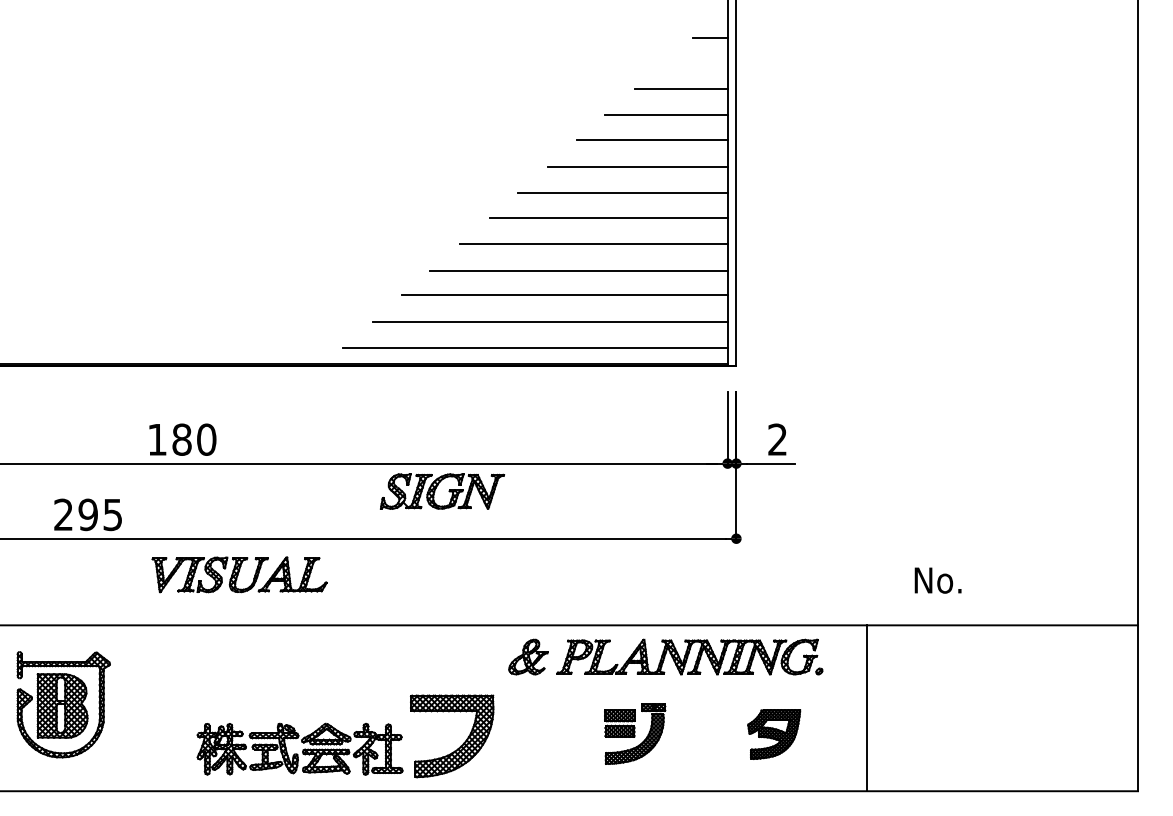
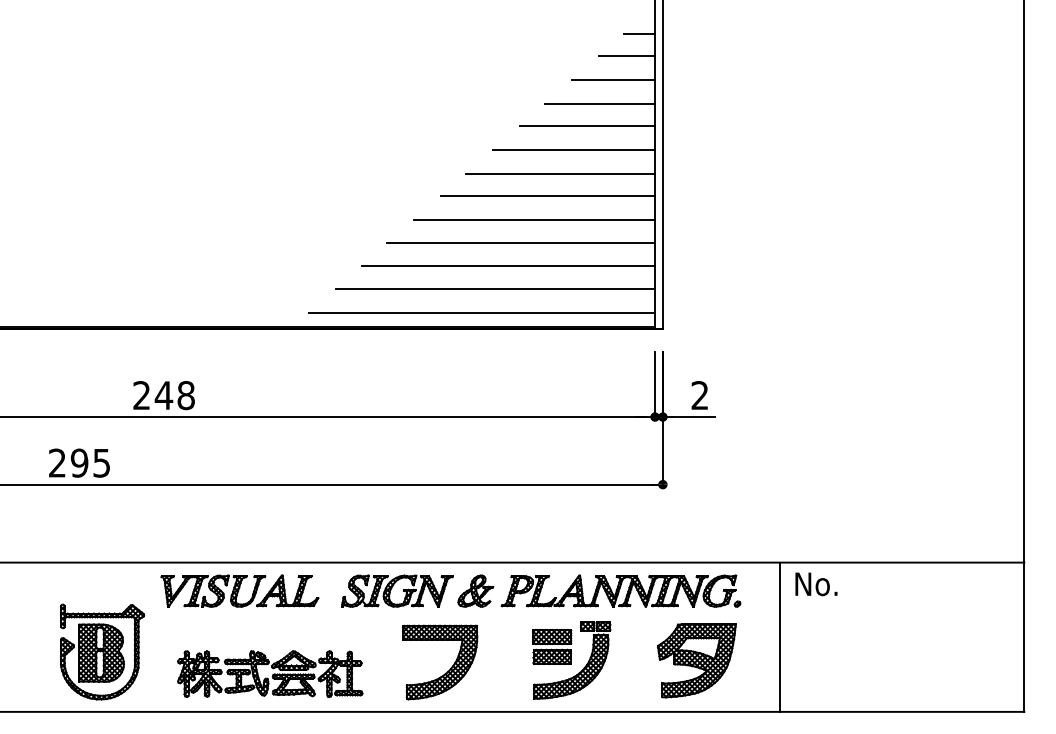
line: (695, 62) -> (626, 56), added
text: (181, 439) -> (163, 395), 180 -> 248
part: (442, 490) -> (397, 590), moved
part: (239, 574) -> (239, 590), moved
text: (938, 580) -> (816, 584), moved
part: (63, 704) -> (102, 651), moved
part: (634, 734) -> (571, 660), size x1.43
part: (773, 734) -> (696, 660), size x1.67
part: (462, 743) -> (449, 668), moved

